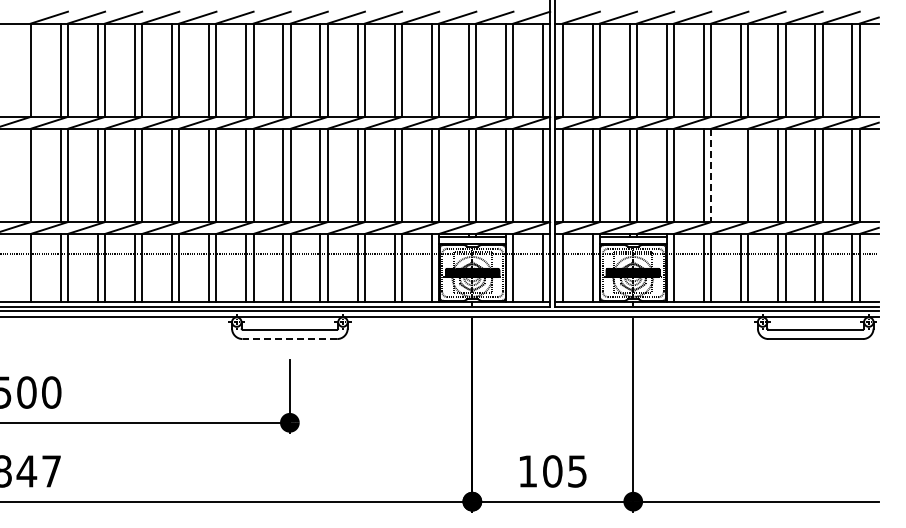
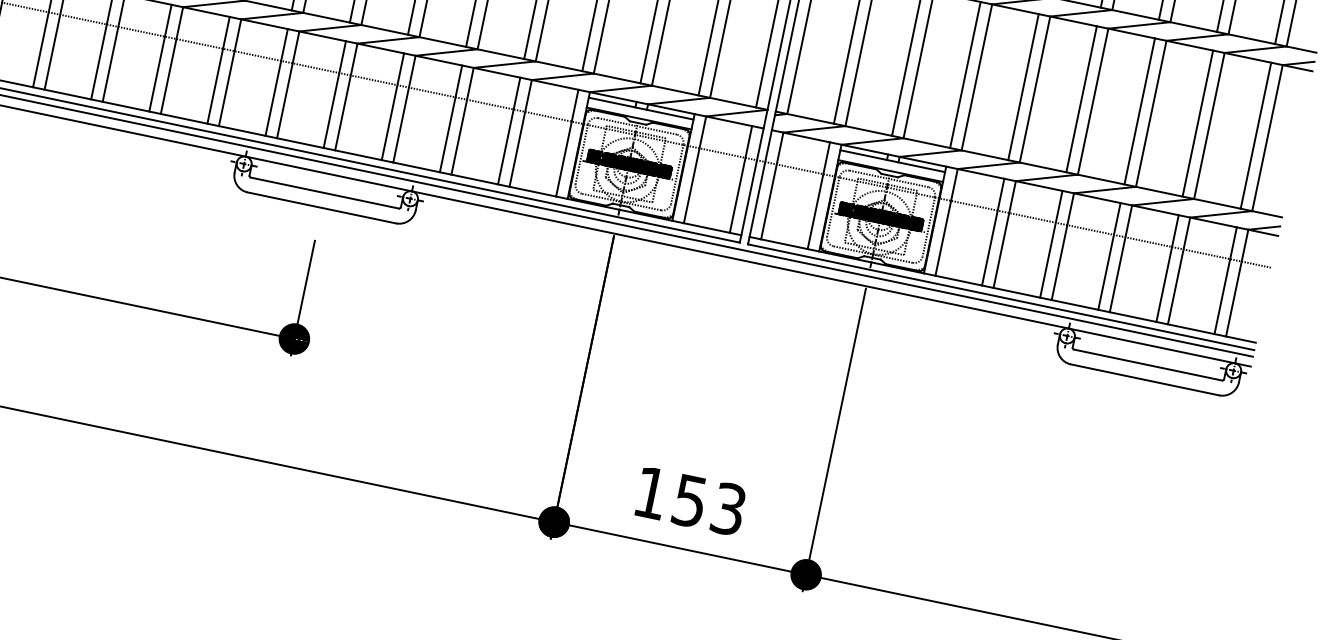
line: (711, 175) -> (1035, 89), dashed -> solid
line: (741, 175) -> (1082, 99), added
line: (289, 339) -> (321, 208), dashed -> solid
text: (564, 471) -> (708, 505), 105 -> 153

